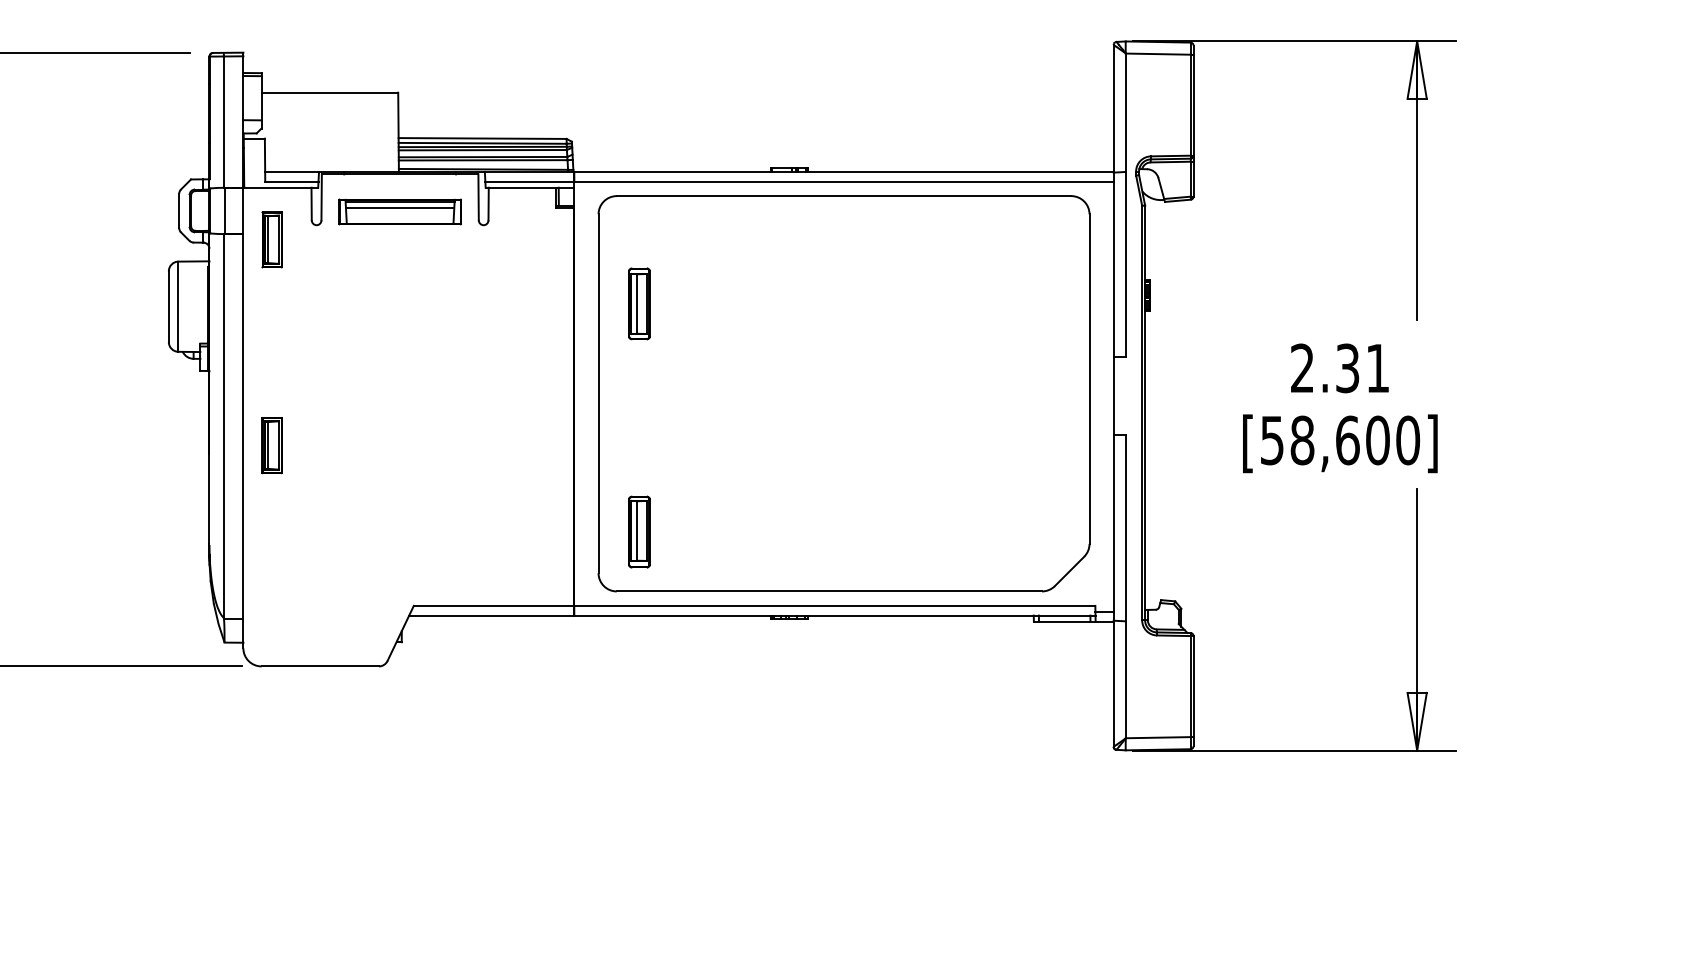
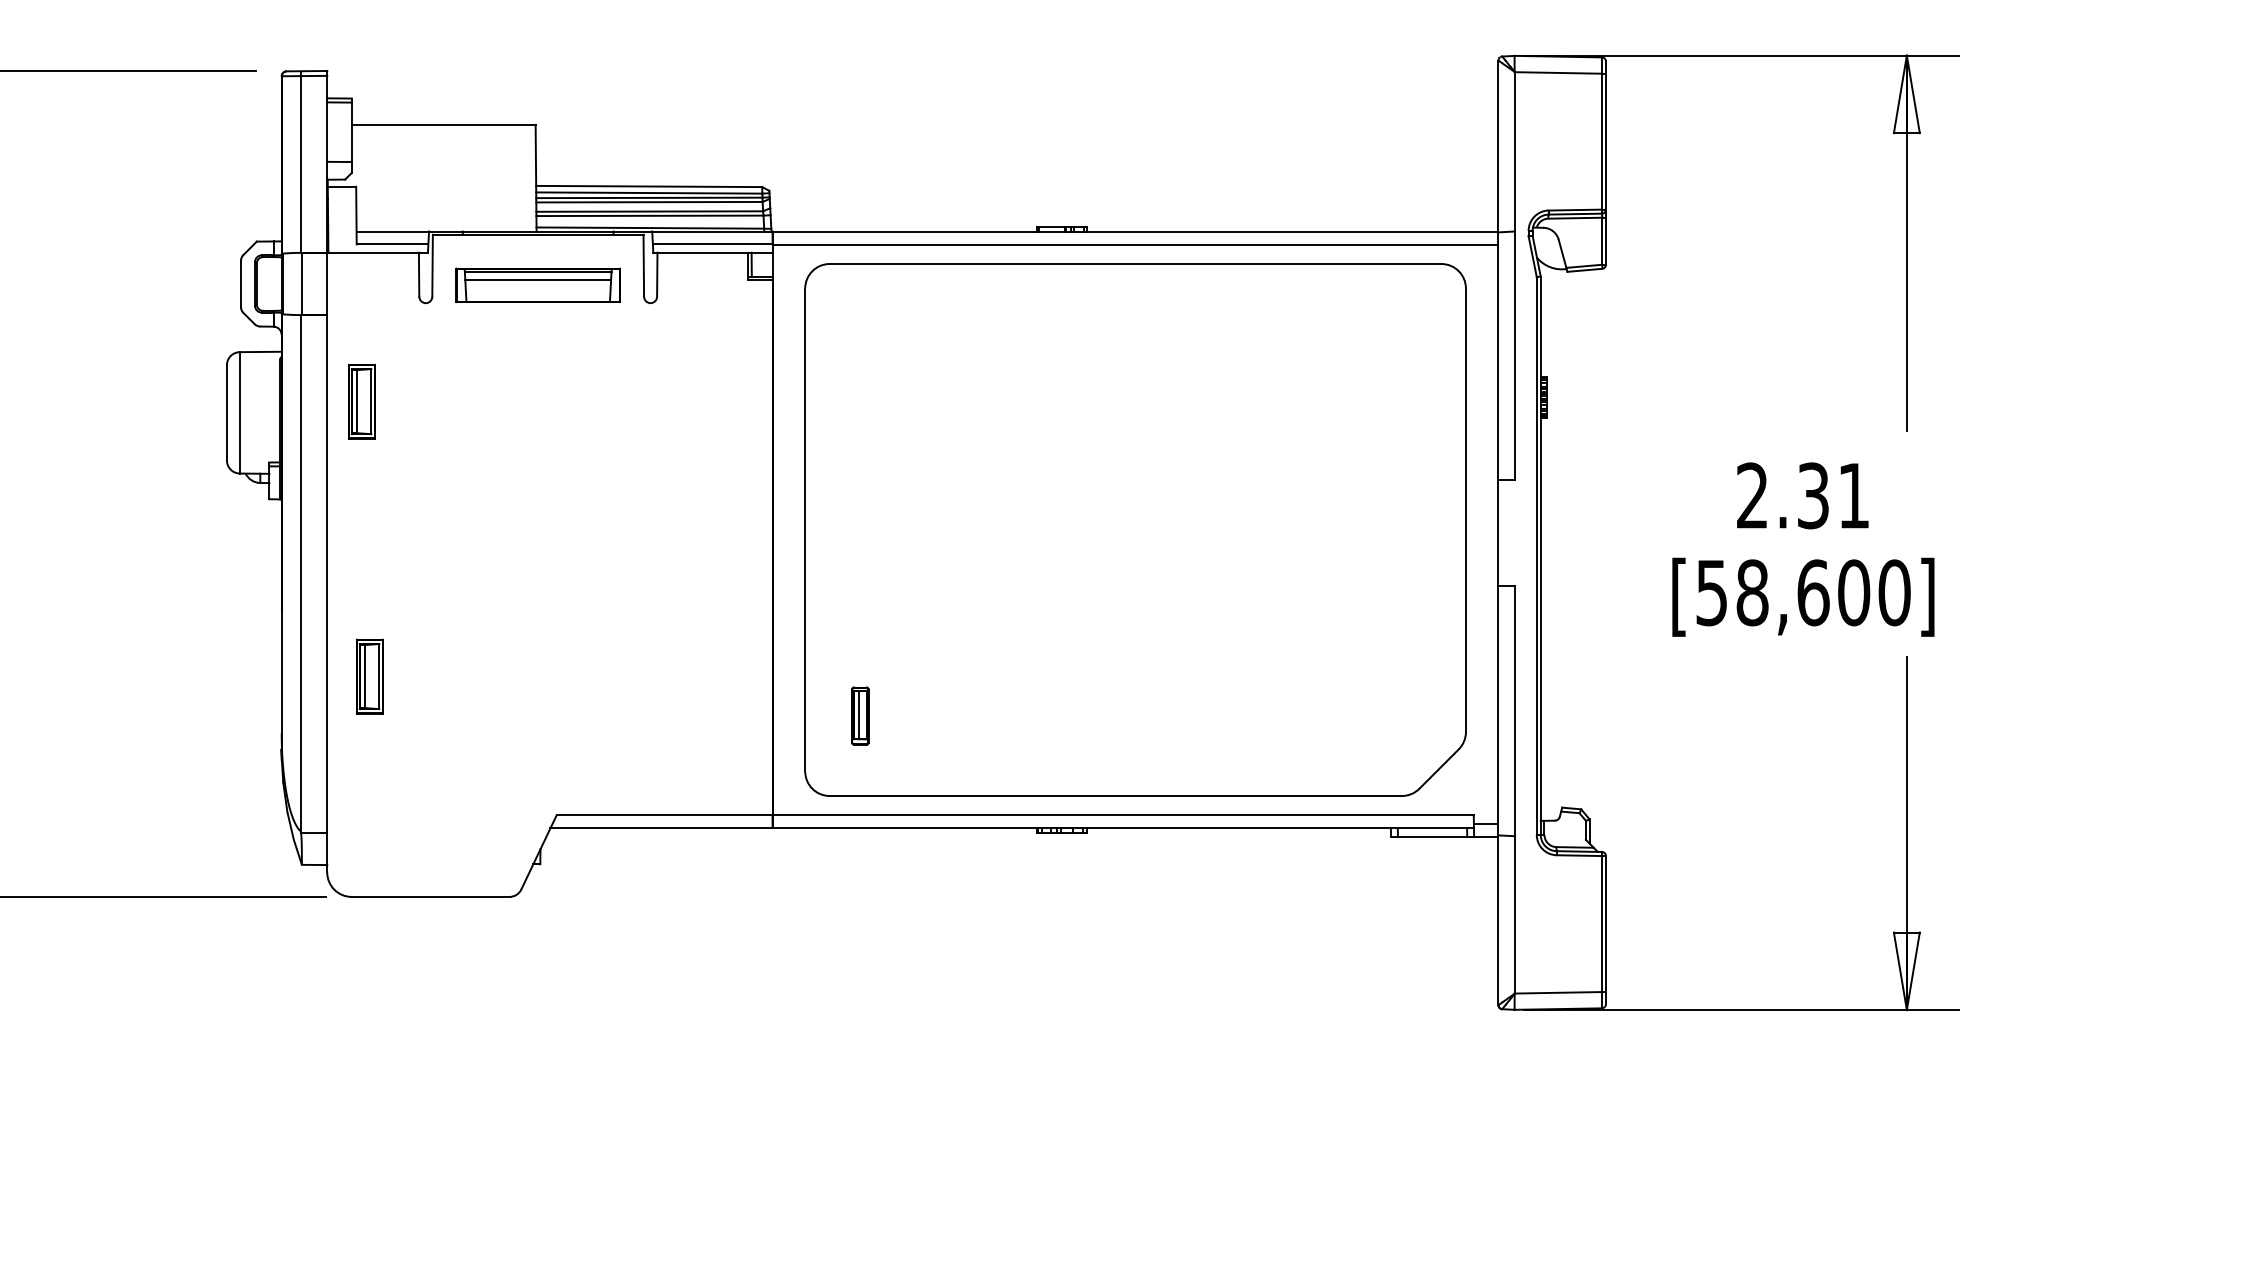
part: (271, 239) -> (361, 401), moved
part: (639, 303) -> (860, 408), removed
part: (271, 445) -> (369, 676), moved
part: (639, 531) -> (860, 715), size x0.6

